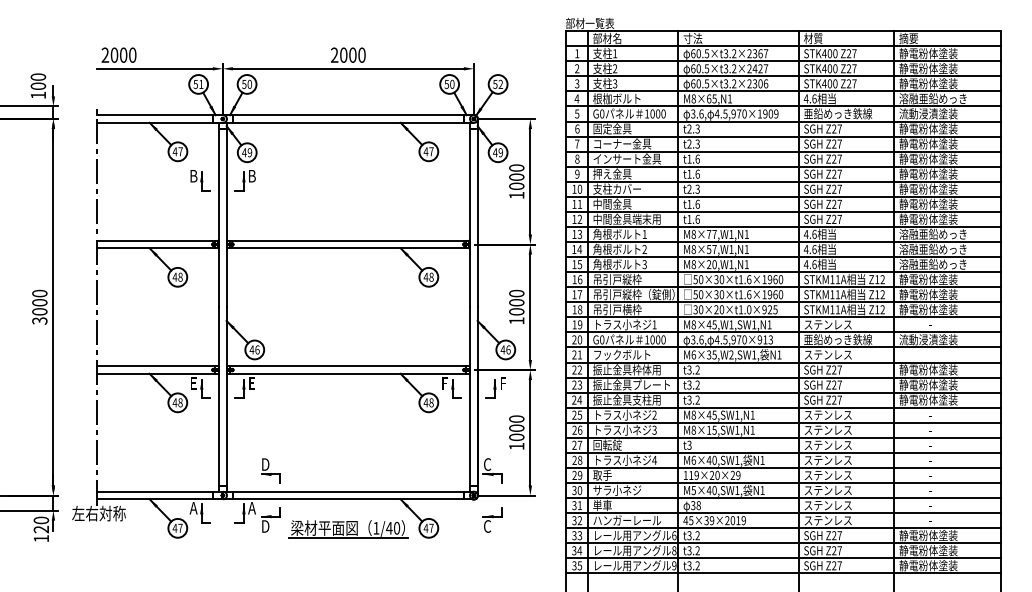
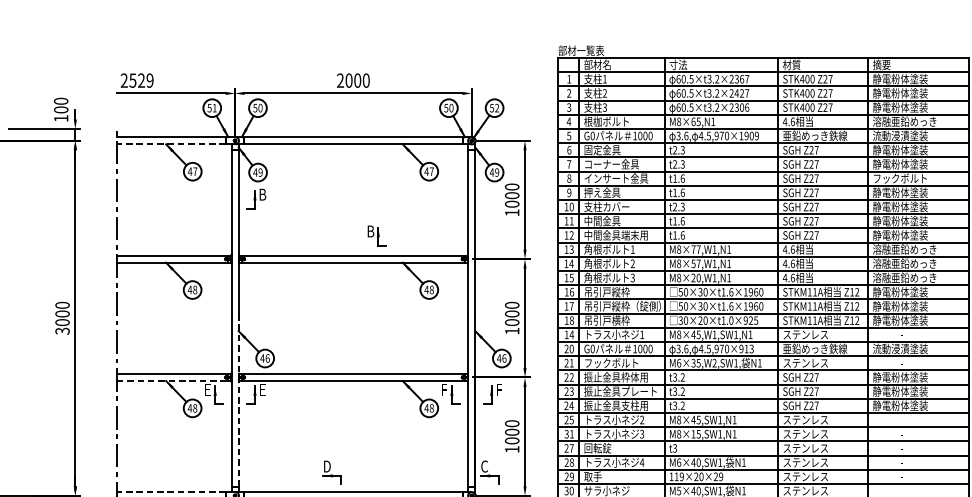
text: (123, 54) -> (141, 79), 2000 -> 2529
line: (155, 122) -> (171, 144), solid -> dashed
text: (928, 158) -> (900, 178), 静電粉体塗装 -> フックボルト
part: (200, 180) -> (377, 235), moved
text: (579, 324) -> (571, 334), 19 -> 14
line: (156, 373) -> (172, 380), solid -> dashed
line: (226, 396) -> (238, 402), solid -> dashed
text: (577, 429) -> (569, 433), 26 -> 31
part: (270, 470) -> (331, 472), moved
line: (155, 491) -> (171, 491), solid -> dashed

